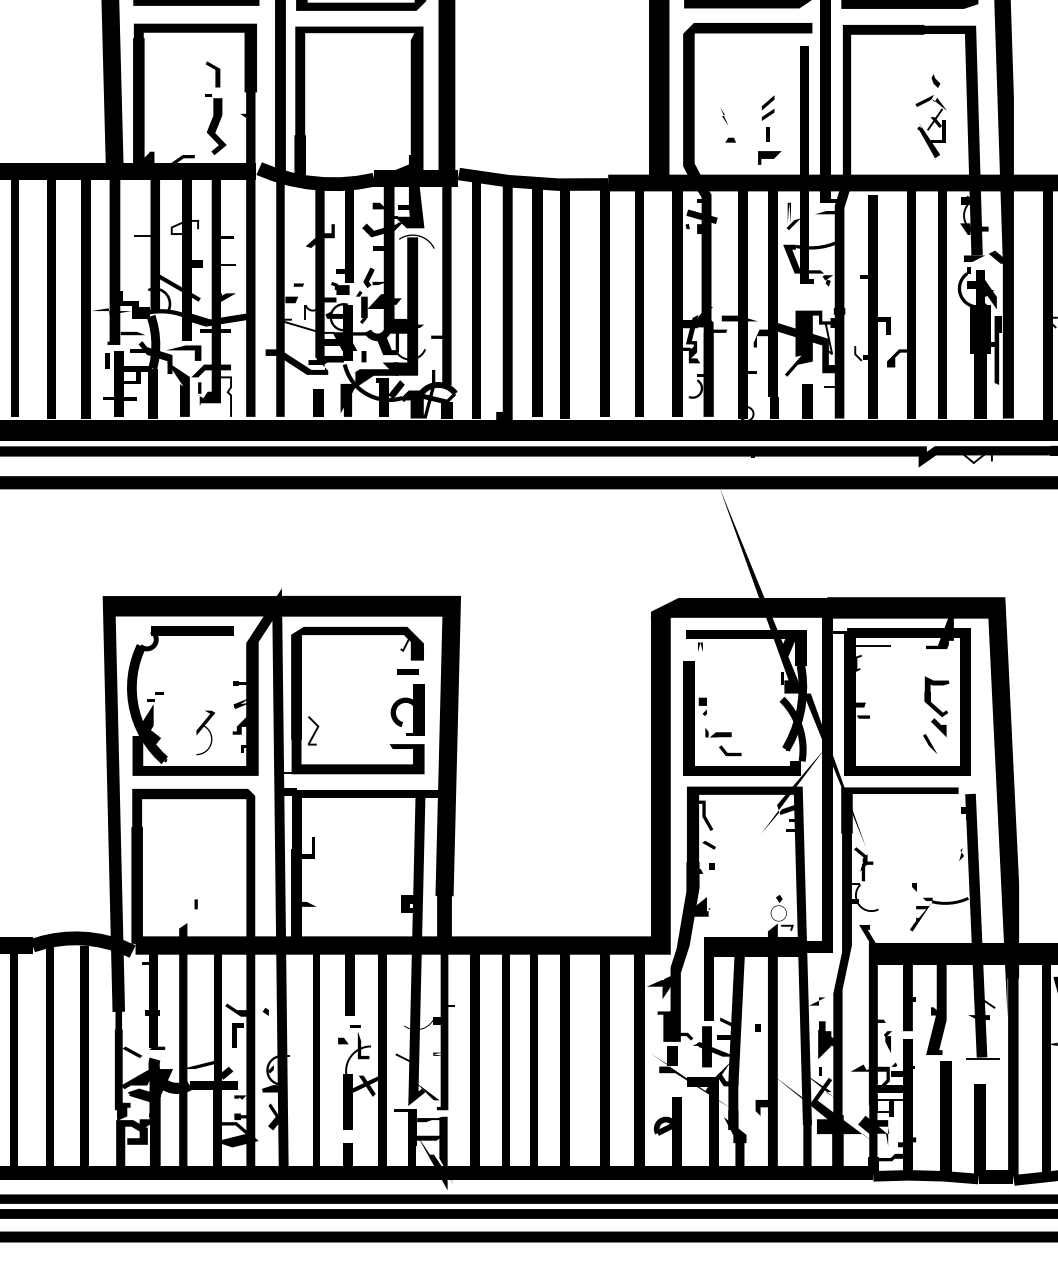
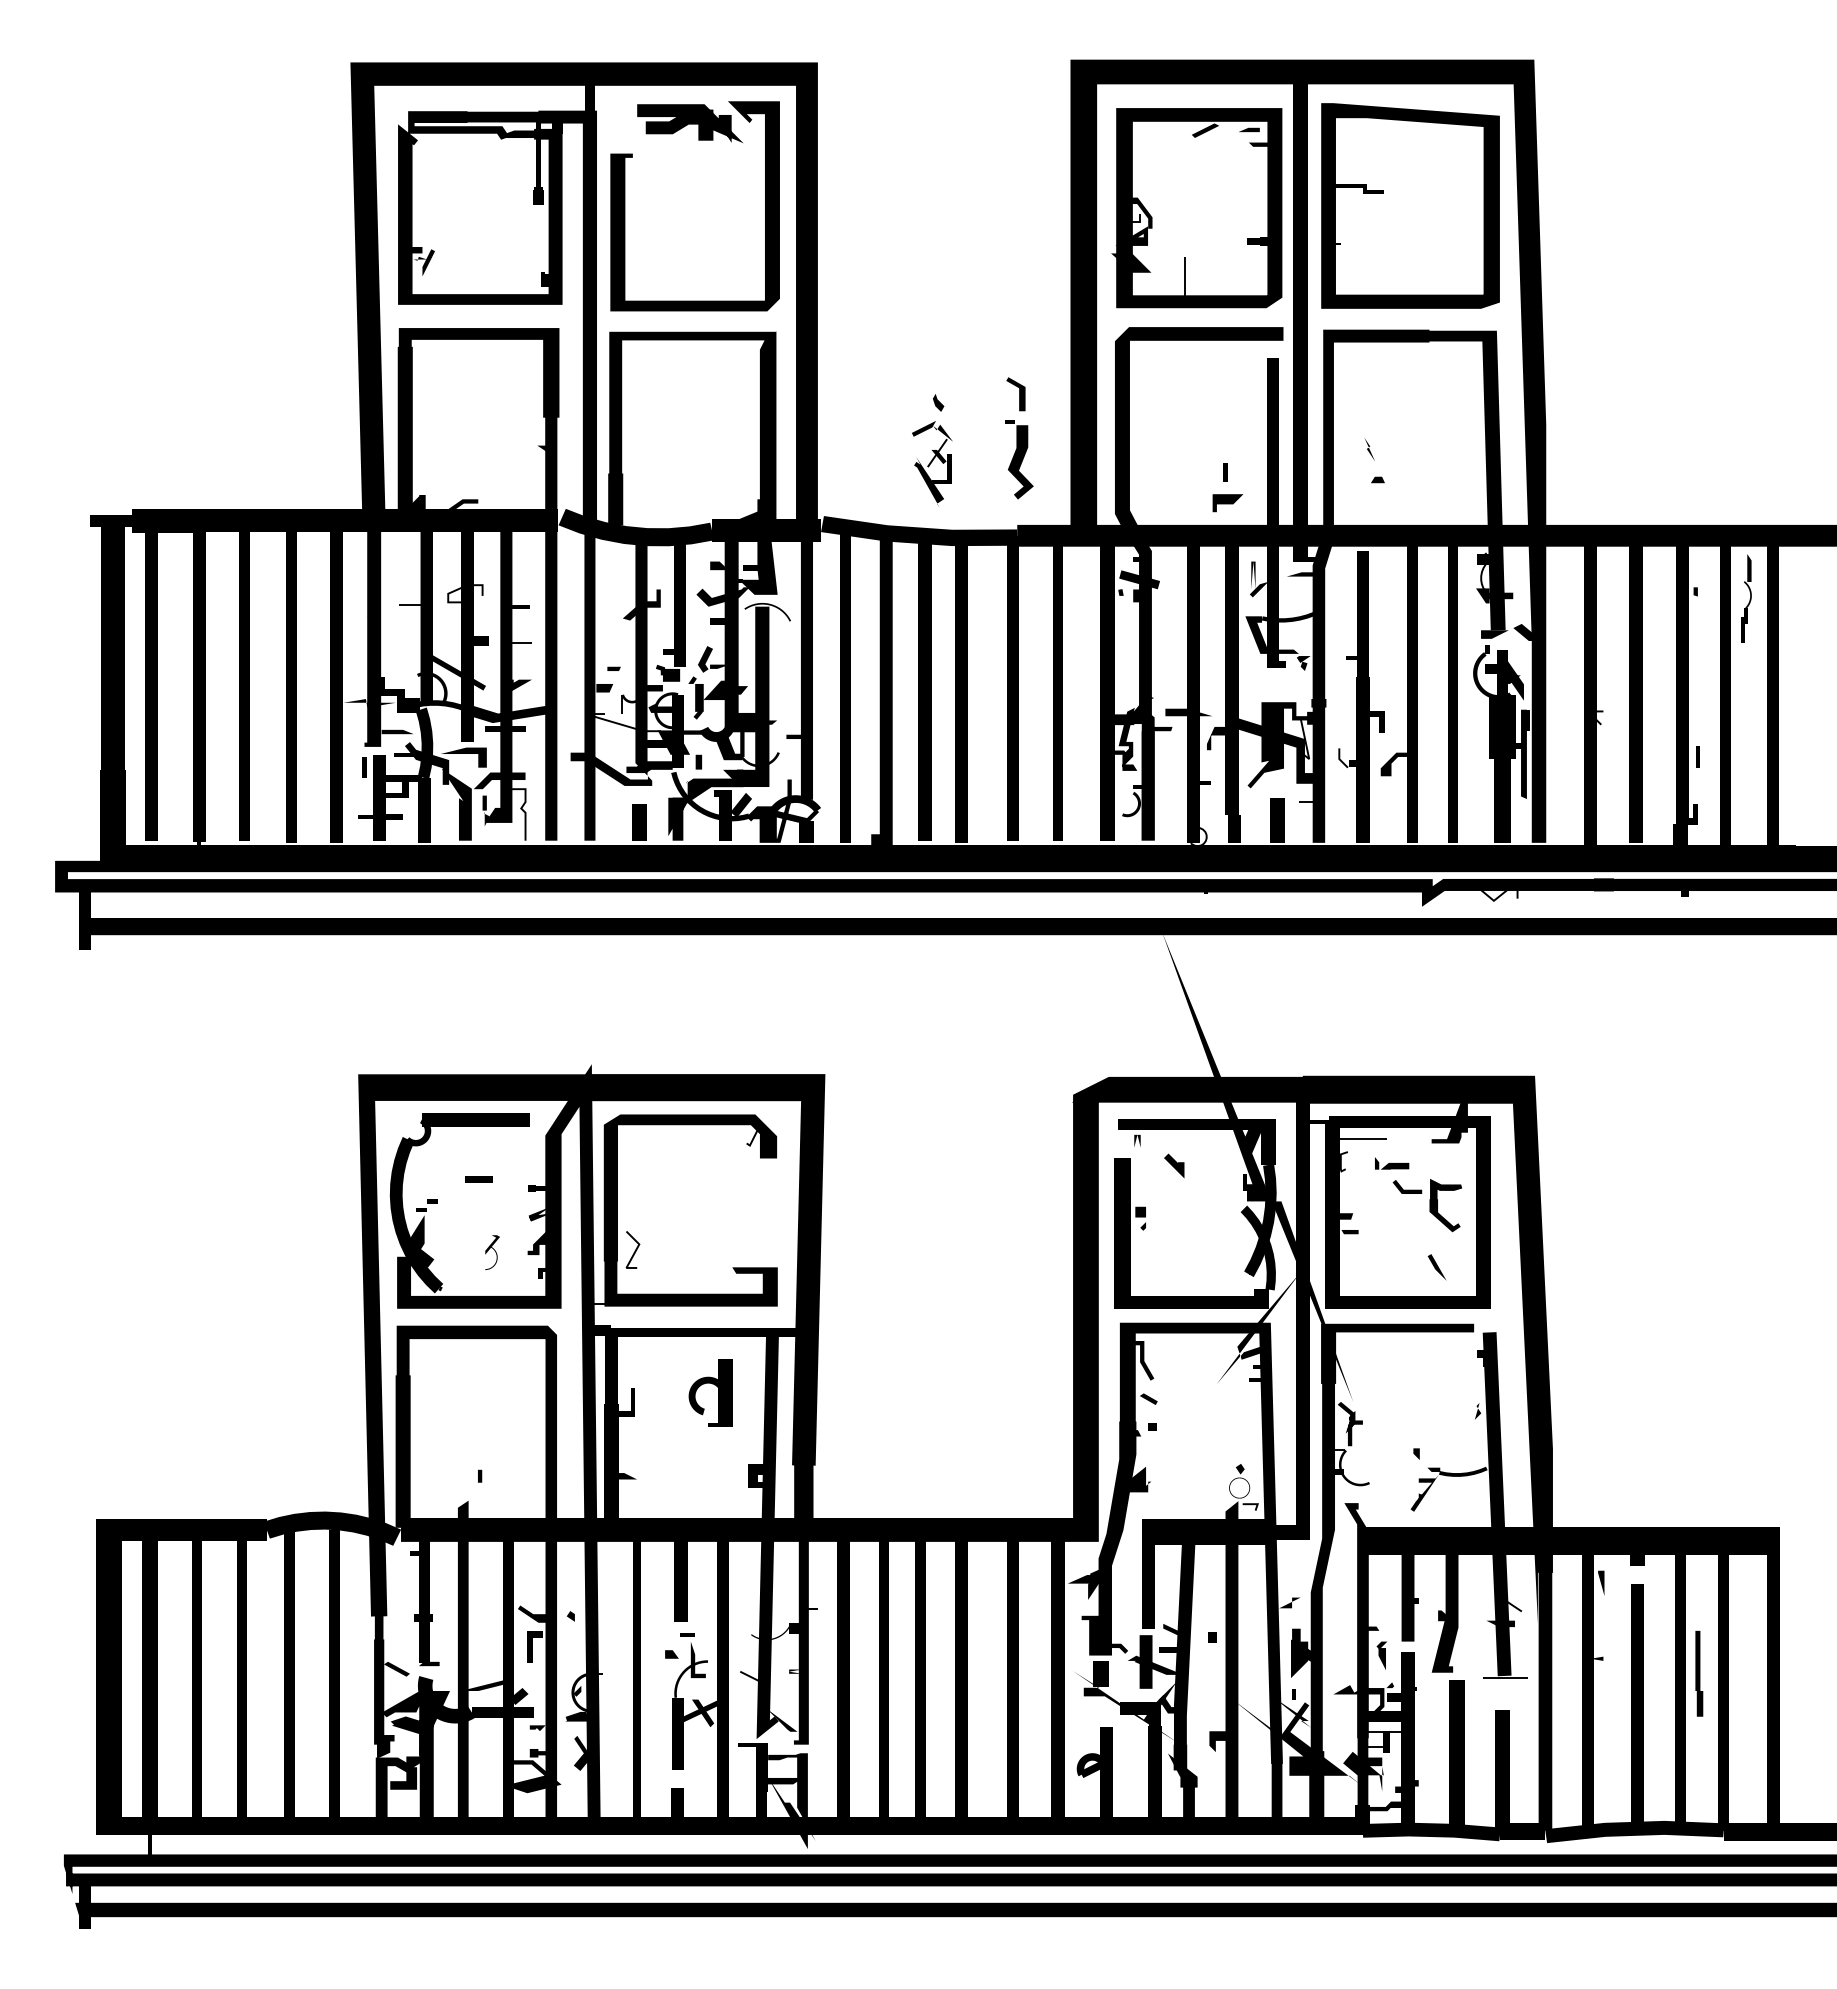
part: (767, 107) -> (1225, 437), removed
part: (215, 108) -> (1019, 438), moved
part: (931, 116) -> (932, 449), moved
line: (728, 125) -> (1374, 460), moved
line: (407, 672) -> (478, 1179), moved
part: (413, 709) -> (718, 1392), moved
line: (938, 727) -> (1174, 1165), moved
part: (205, 732) -> (492, 1252), size x0.6
curve: (721, 745) -> (1396, 1180), moved

